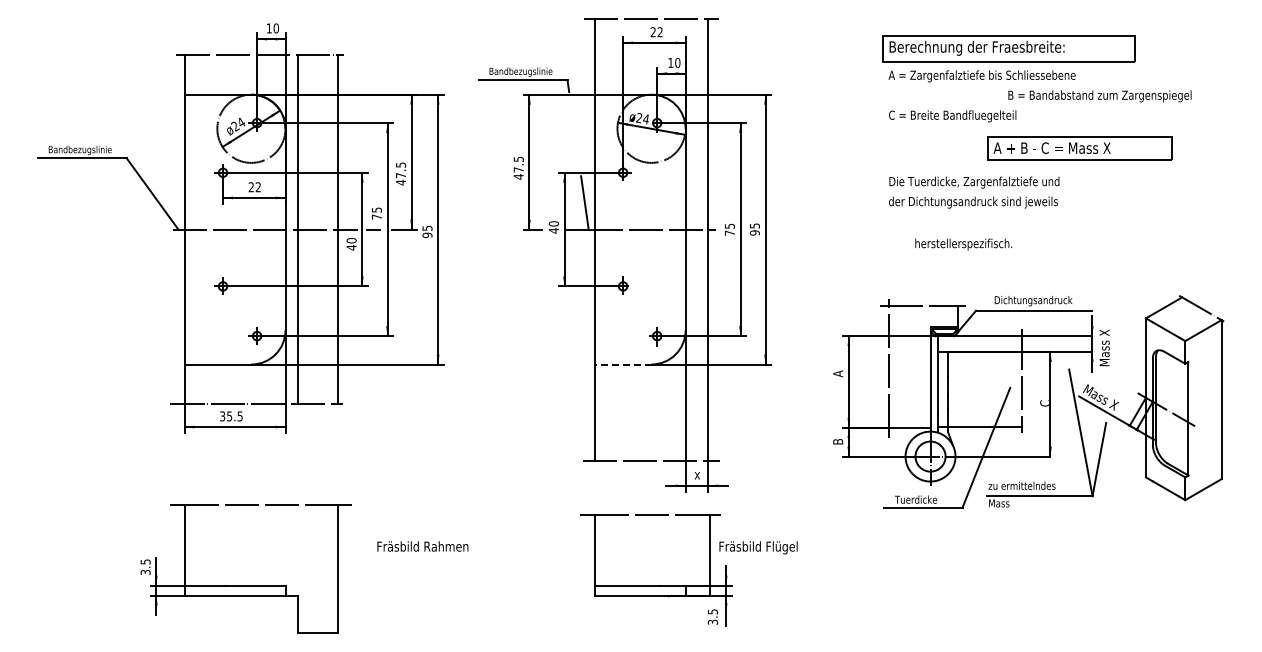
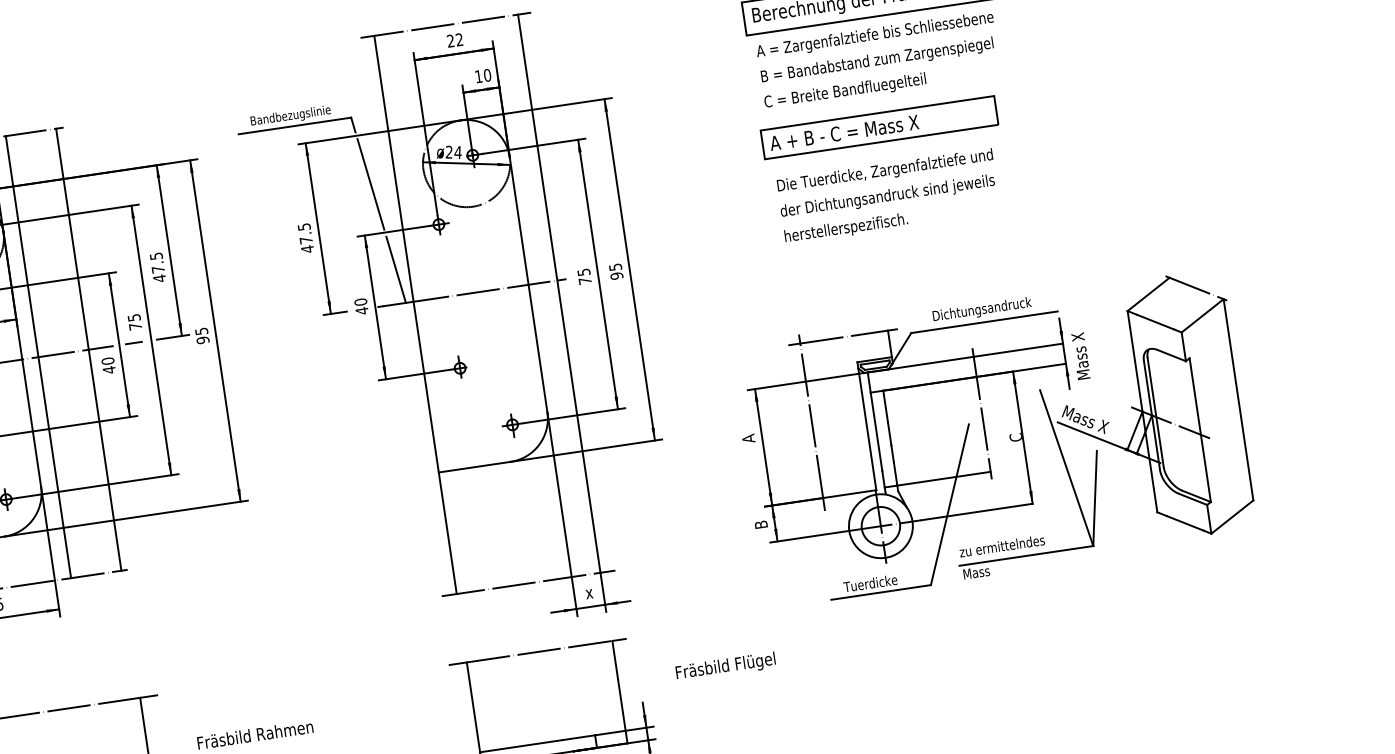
text: (1099, 96) -> (876, 61), moved
line: (574, 133) -> (370, 183), added
part: (1079, 148) -> (878, 128), moved
text: (963, 244) -> (845, 228), moved
line: (622, 364) -> (473, 467), dashed -> solid
text: (758, 547) -> (725, 666), moved

